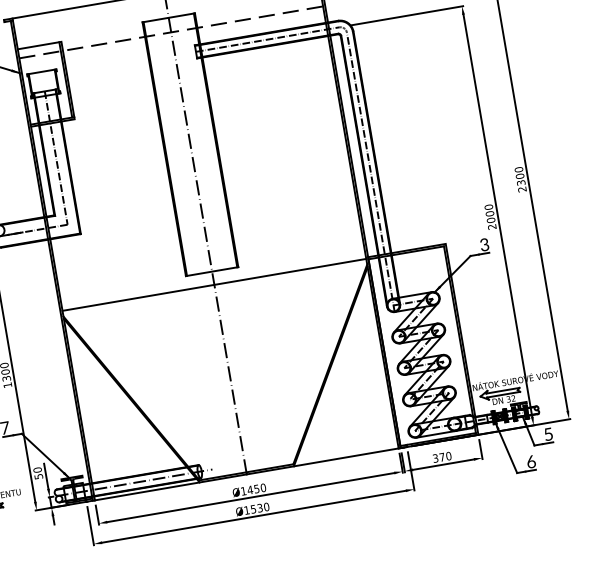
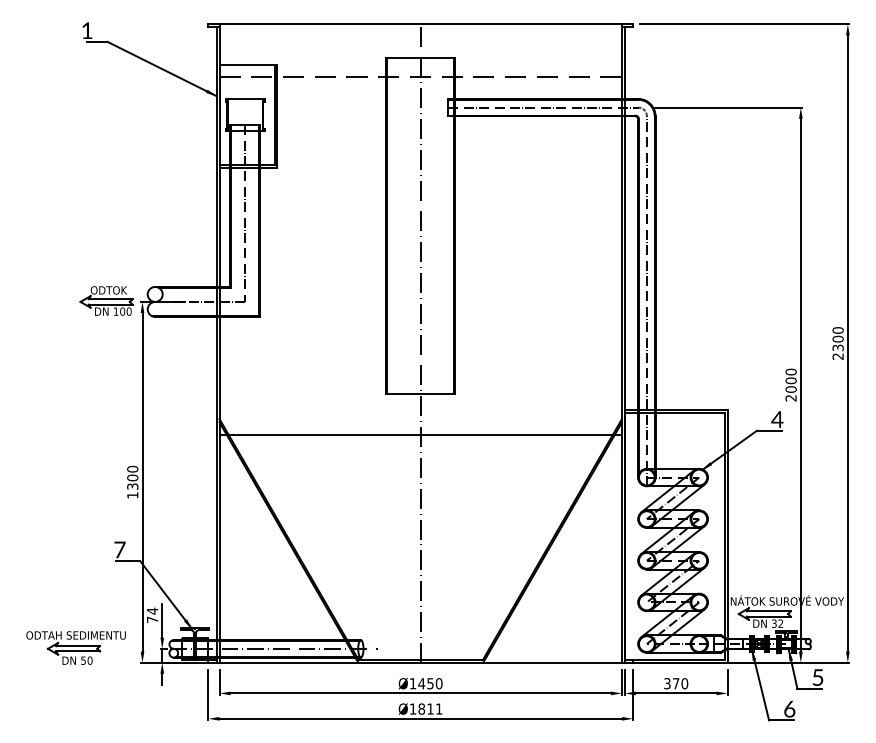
text: (484, 244) -> (777, 419), 3 -> 4
line: (214, 284) -> (420, 434), moved
text: (38, 473) -> (152, 615), 50 -> 74
text: (260, 507) -> (430, 708), Ø1530 -> Ø1811

